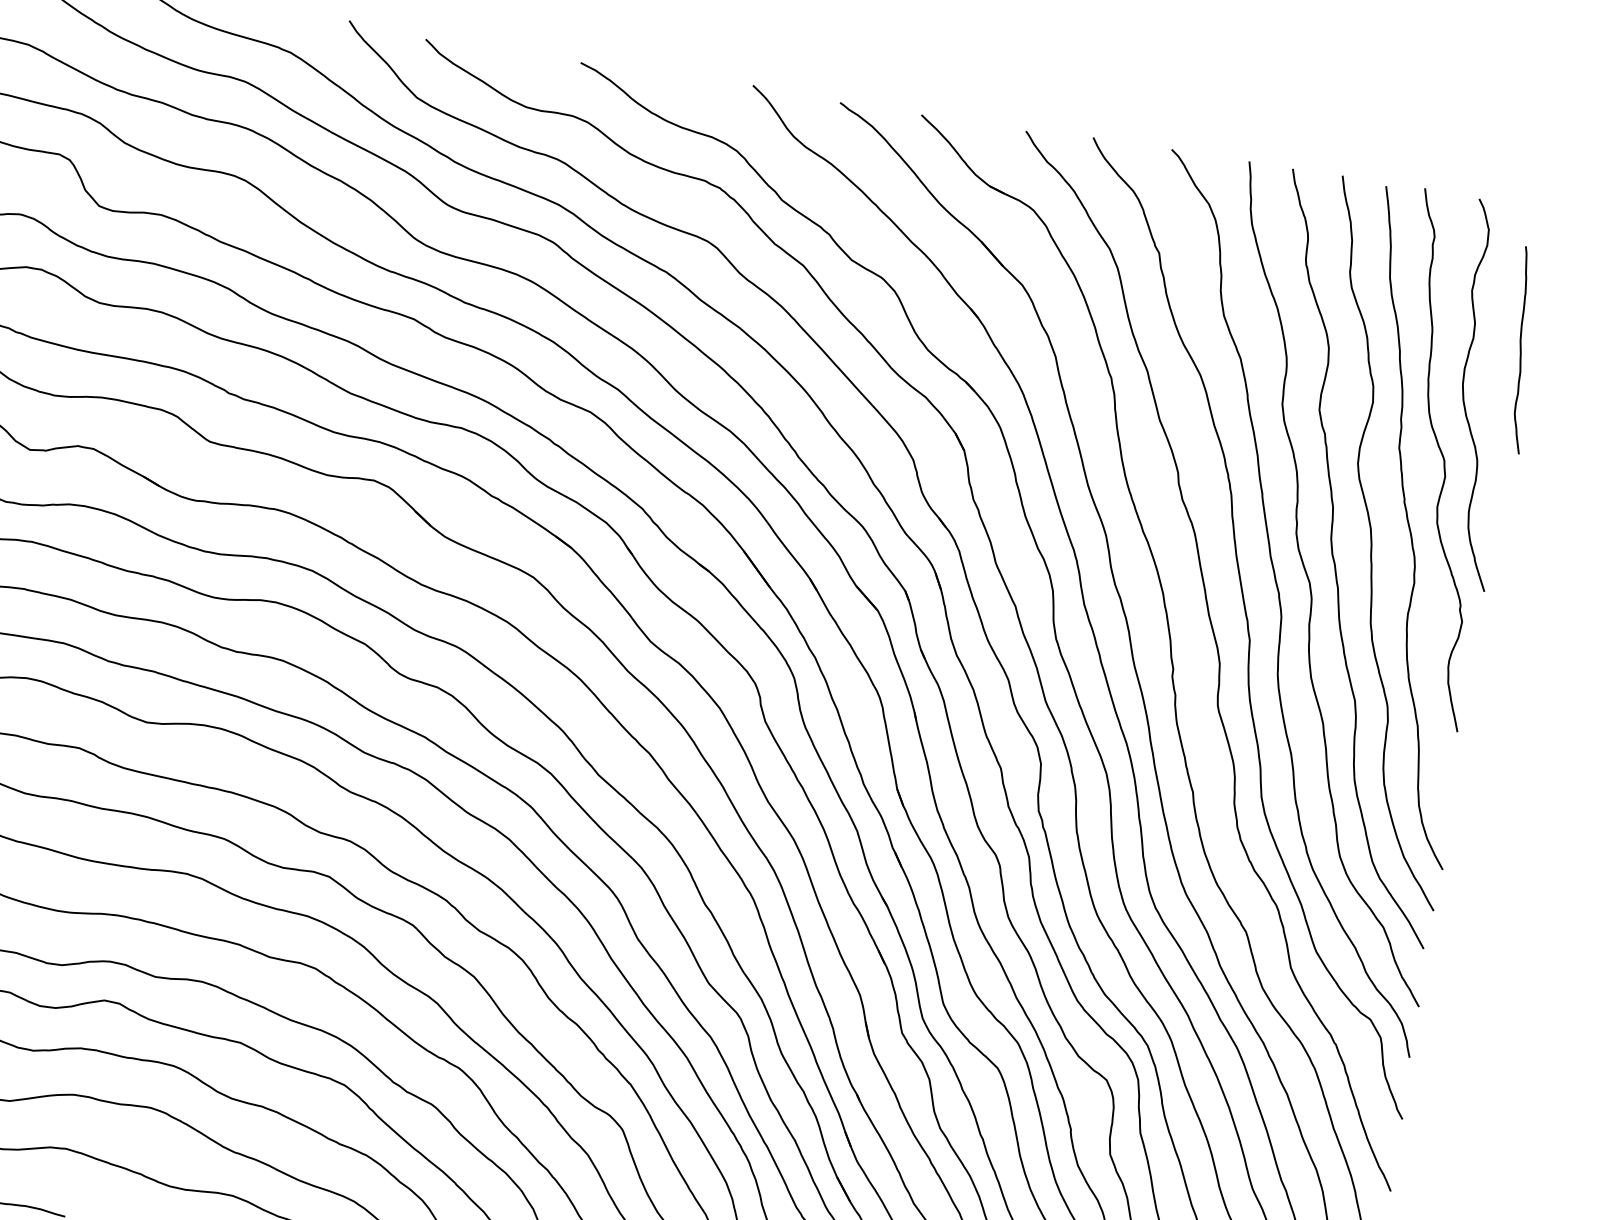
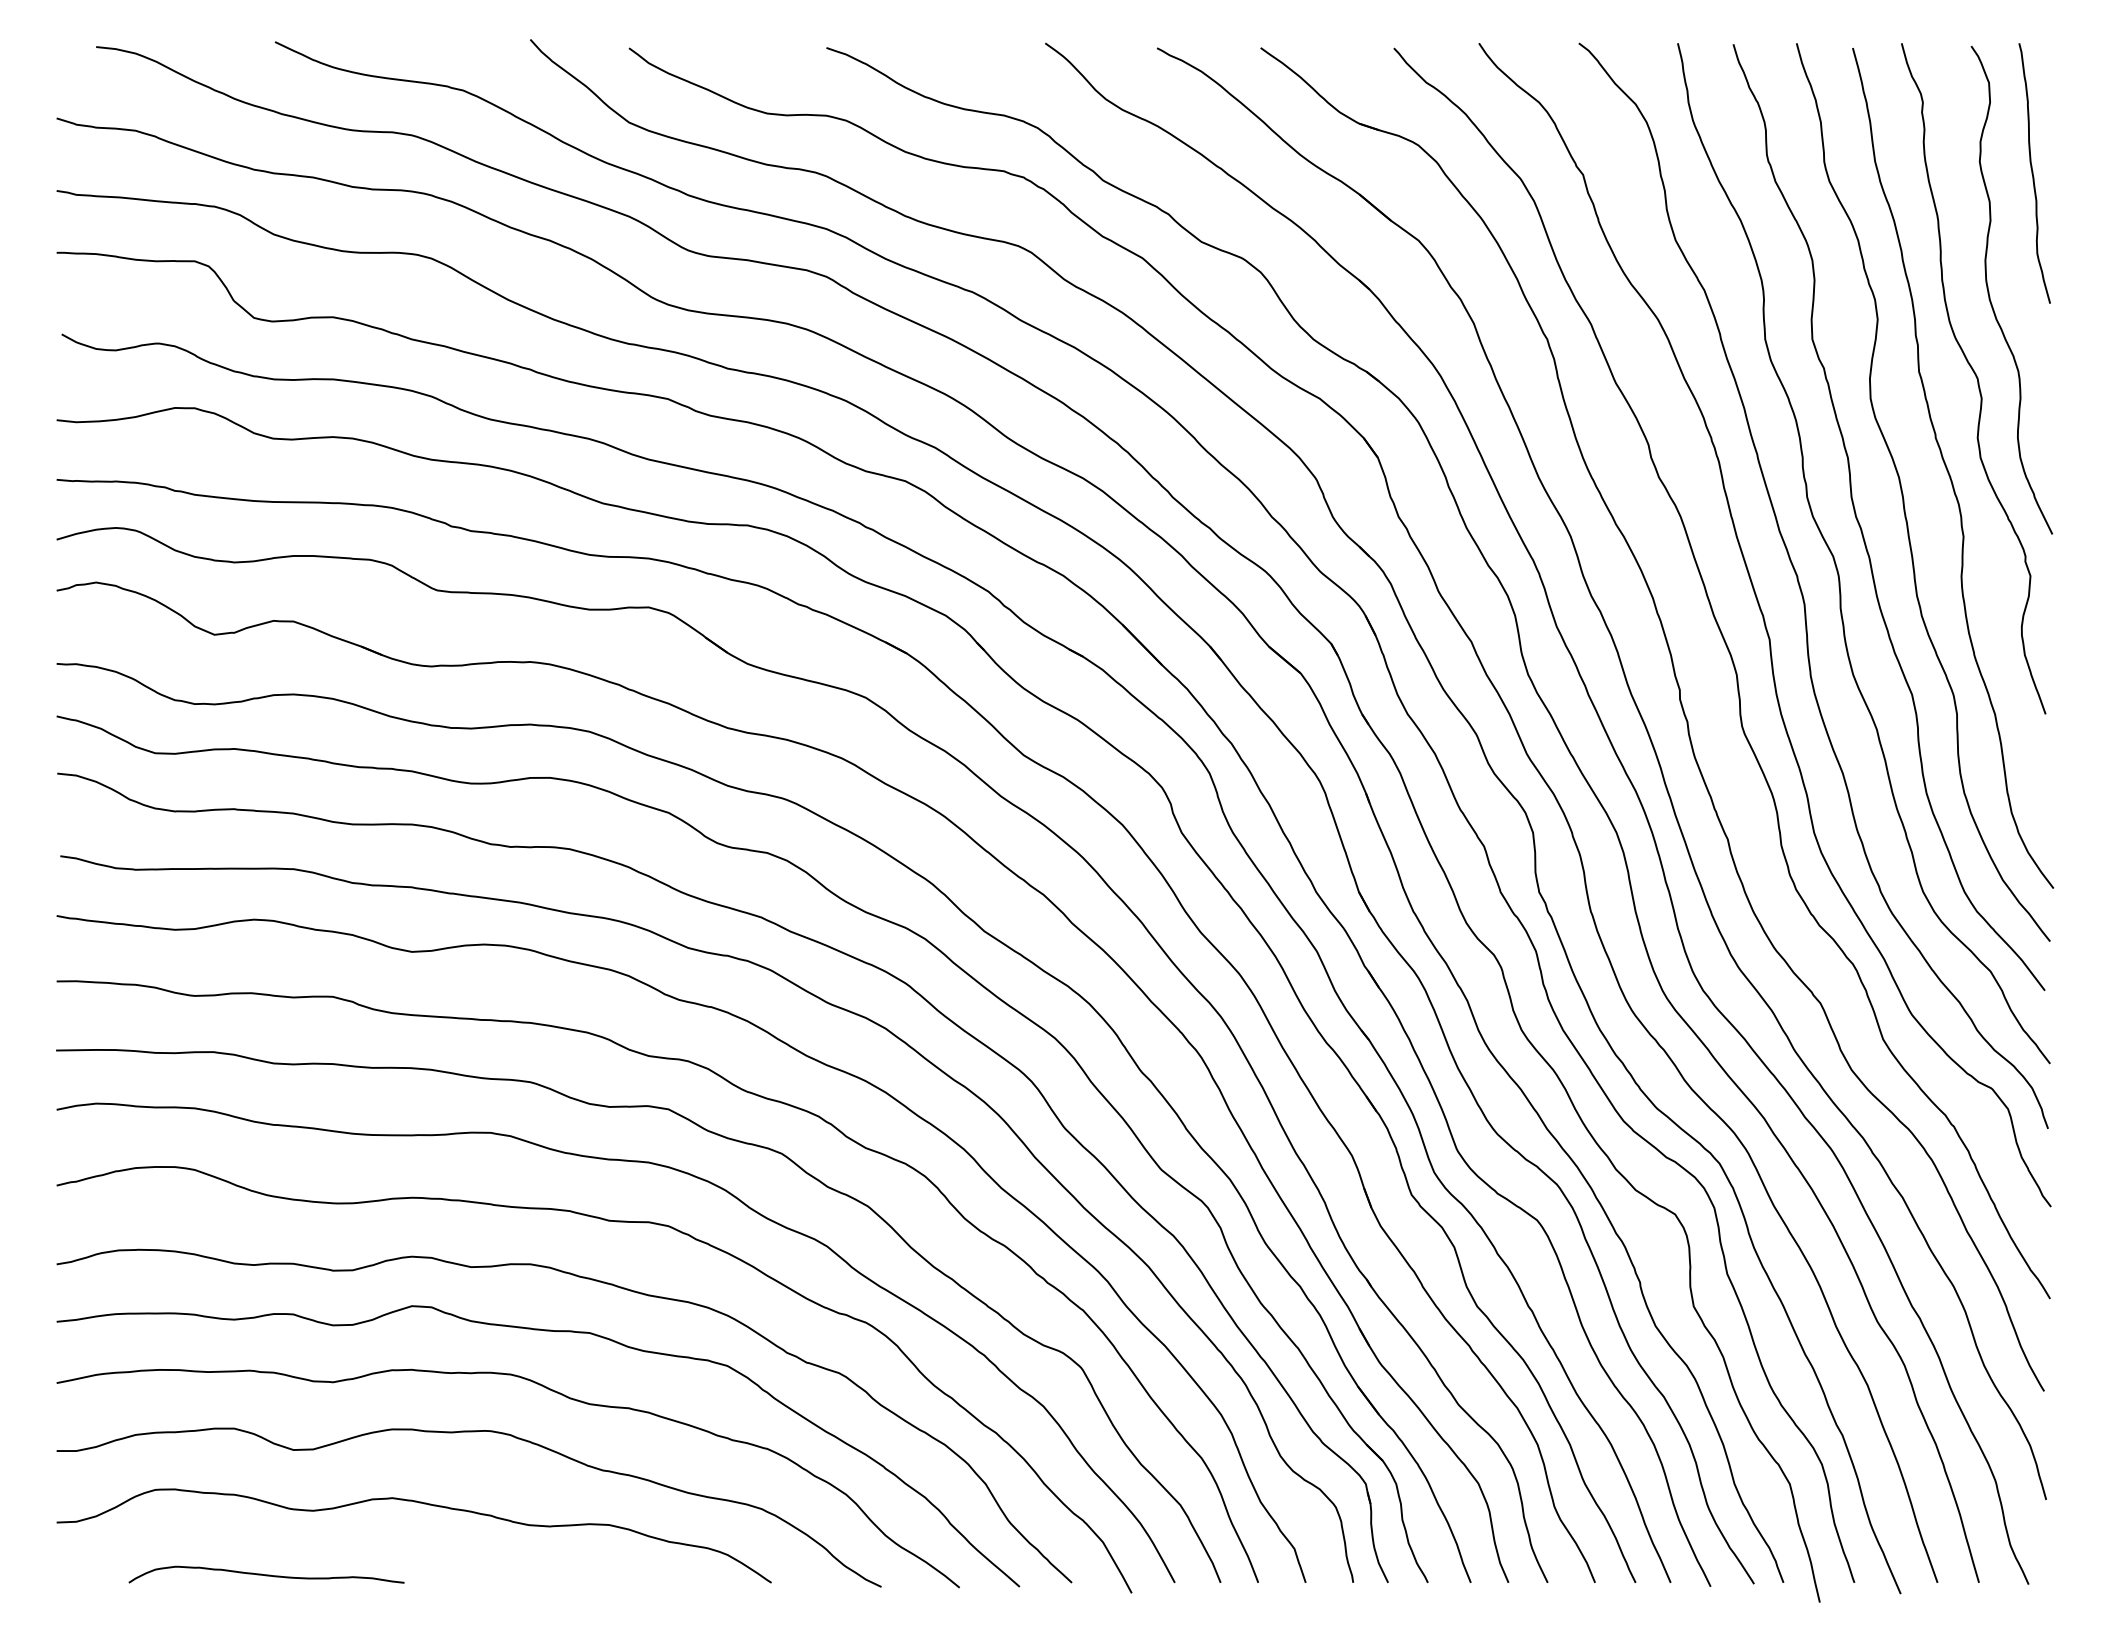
curve: (1521, 350) -> (2033, 173), moved

